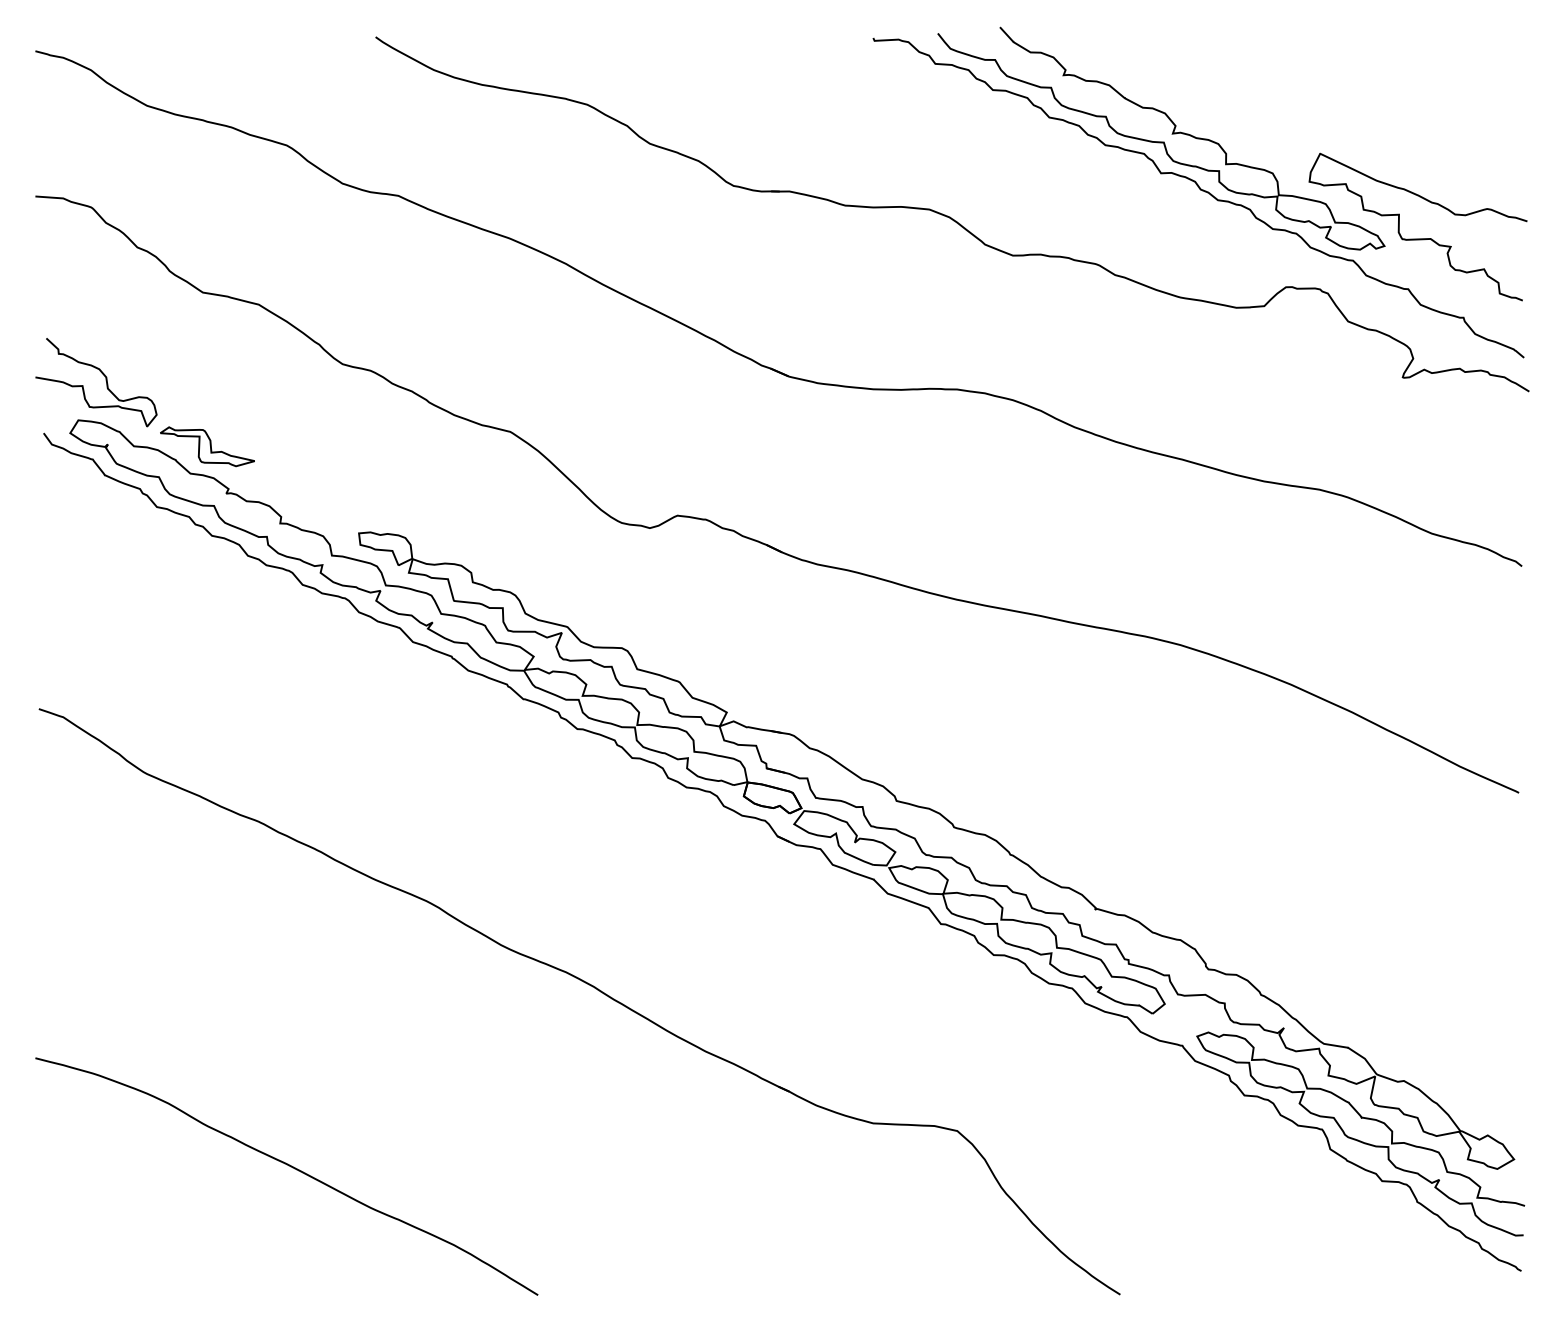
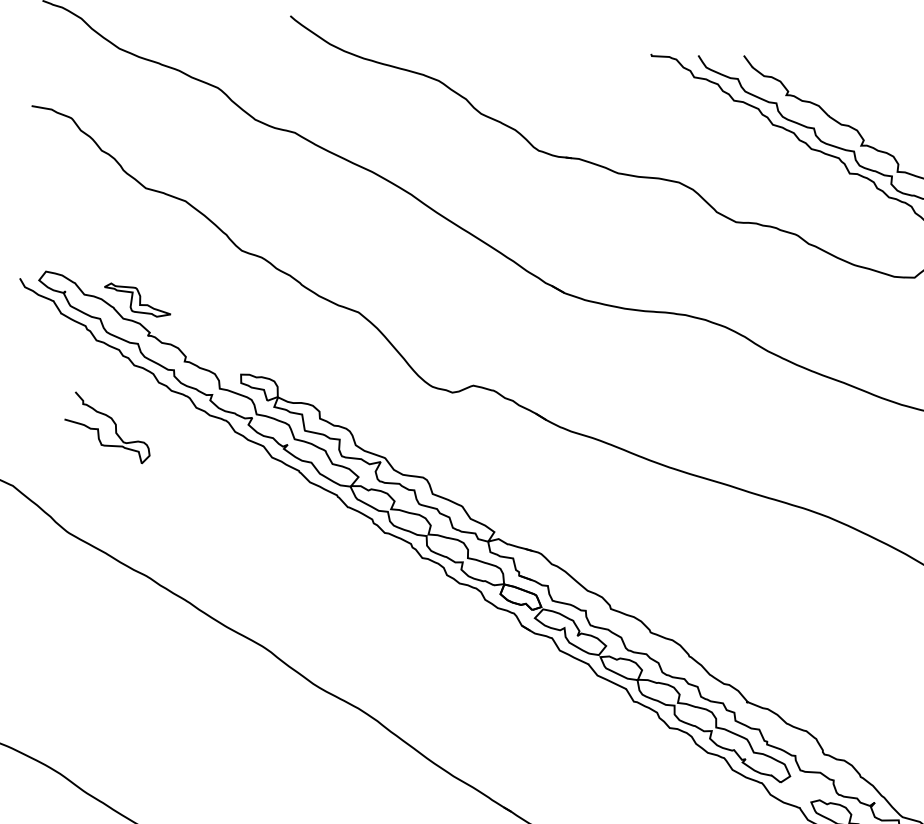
curve: (105, 380) -> (115, 426), moved

